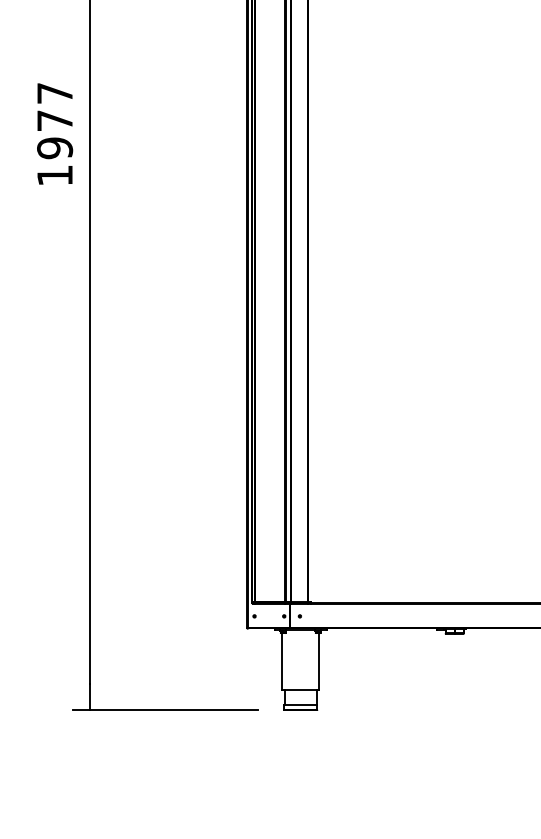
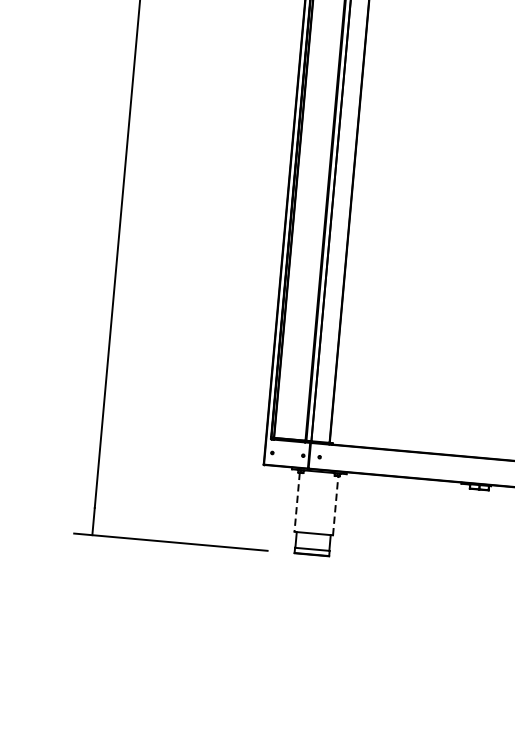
line: (319, 660) -> (335, 504), solid -> dashed
line: (282, 661) -> (297, 502), solid -> dashed

